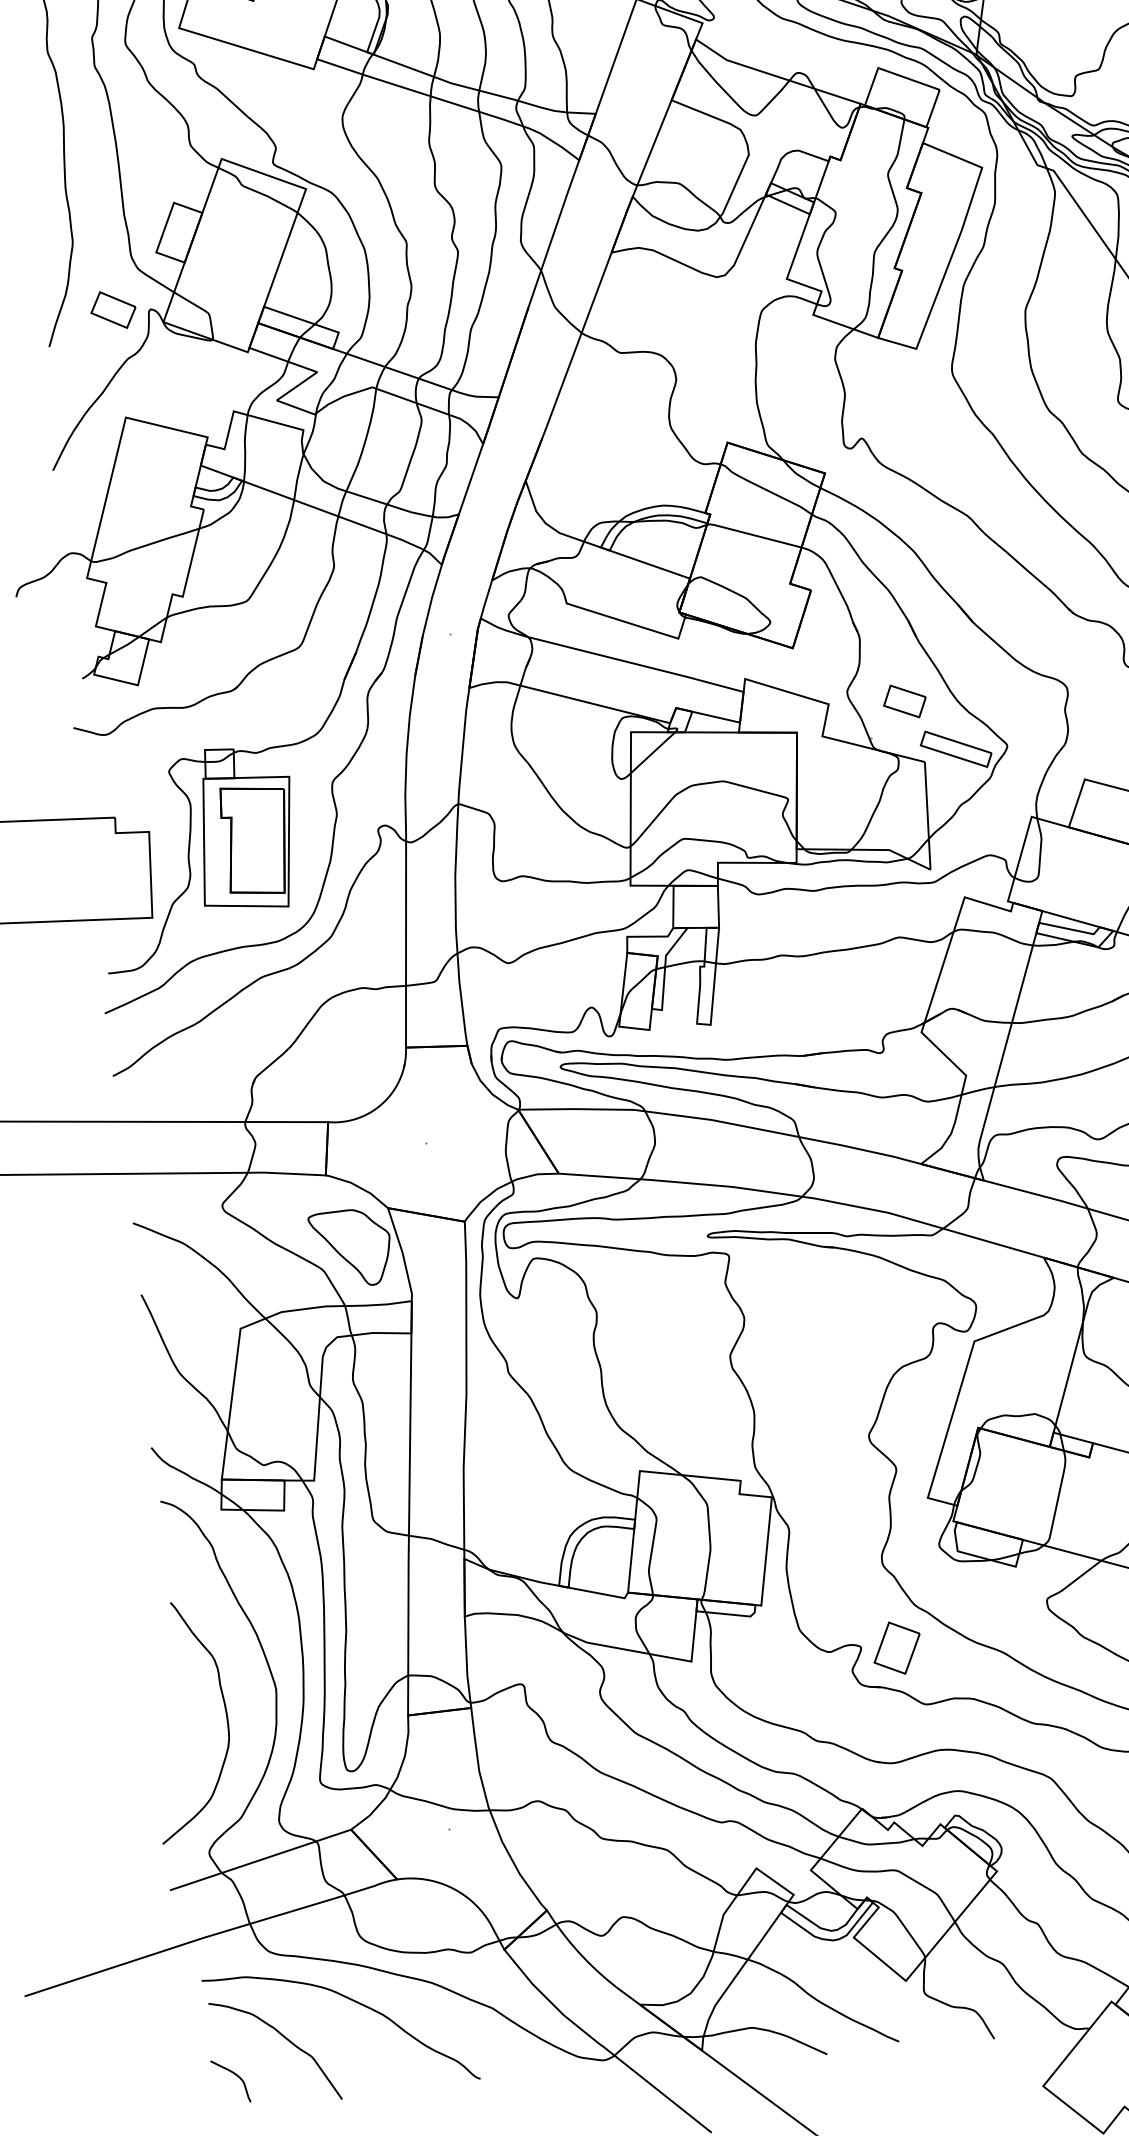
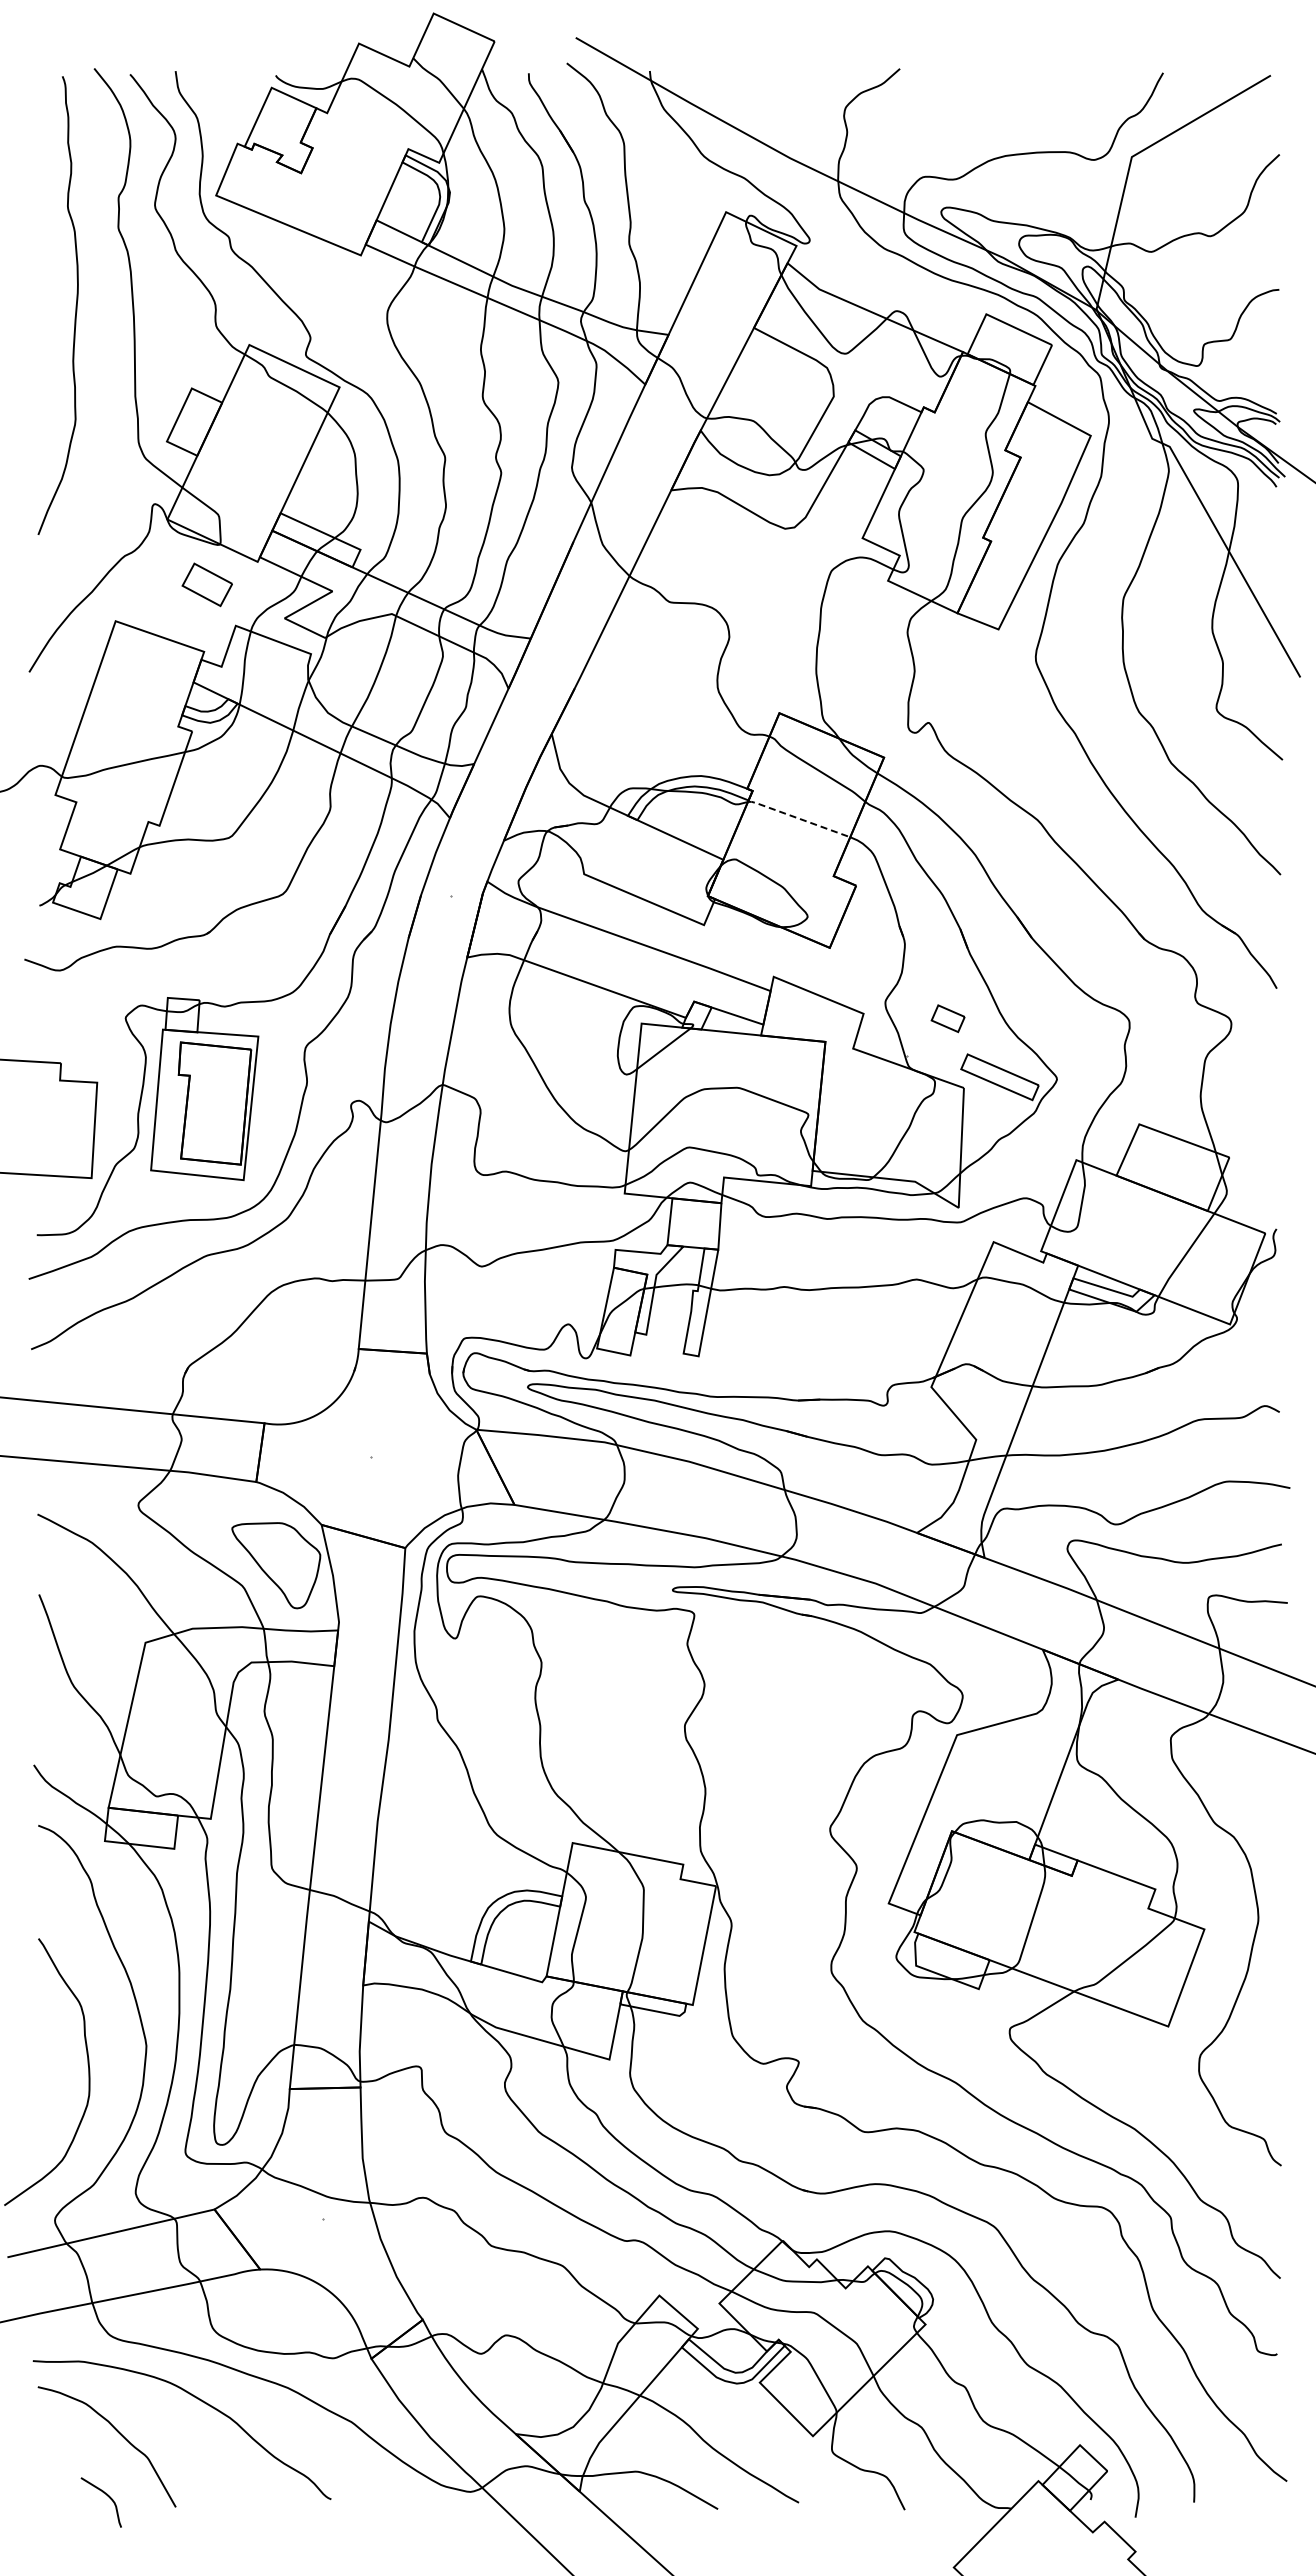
part: (112, 309) -> (206, 584), moved
line: (753, 535) -> (798, 818), solid -> dashed
part: (904, 701) -> (947, 1018), size x0.7
part: (896, 1648) -> (838, 2066), removed
curve: (234, 2074) -> (106, 2495), moved

